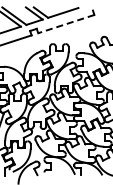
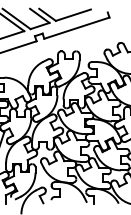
line: (66, 24) -> (77, 28), dashed -> solid

